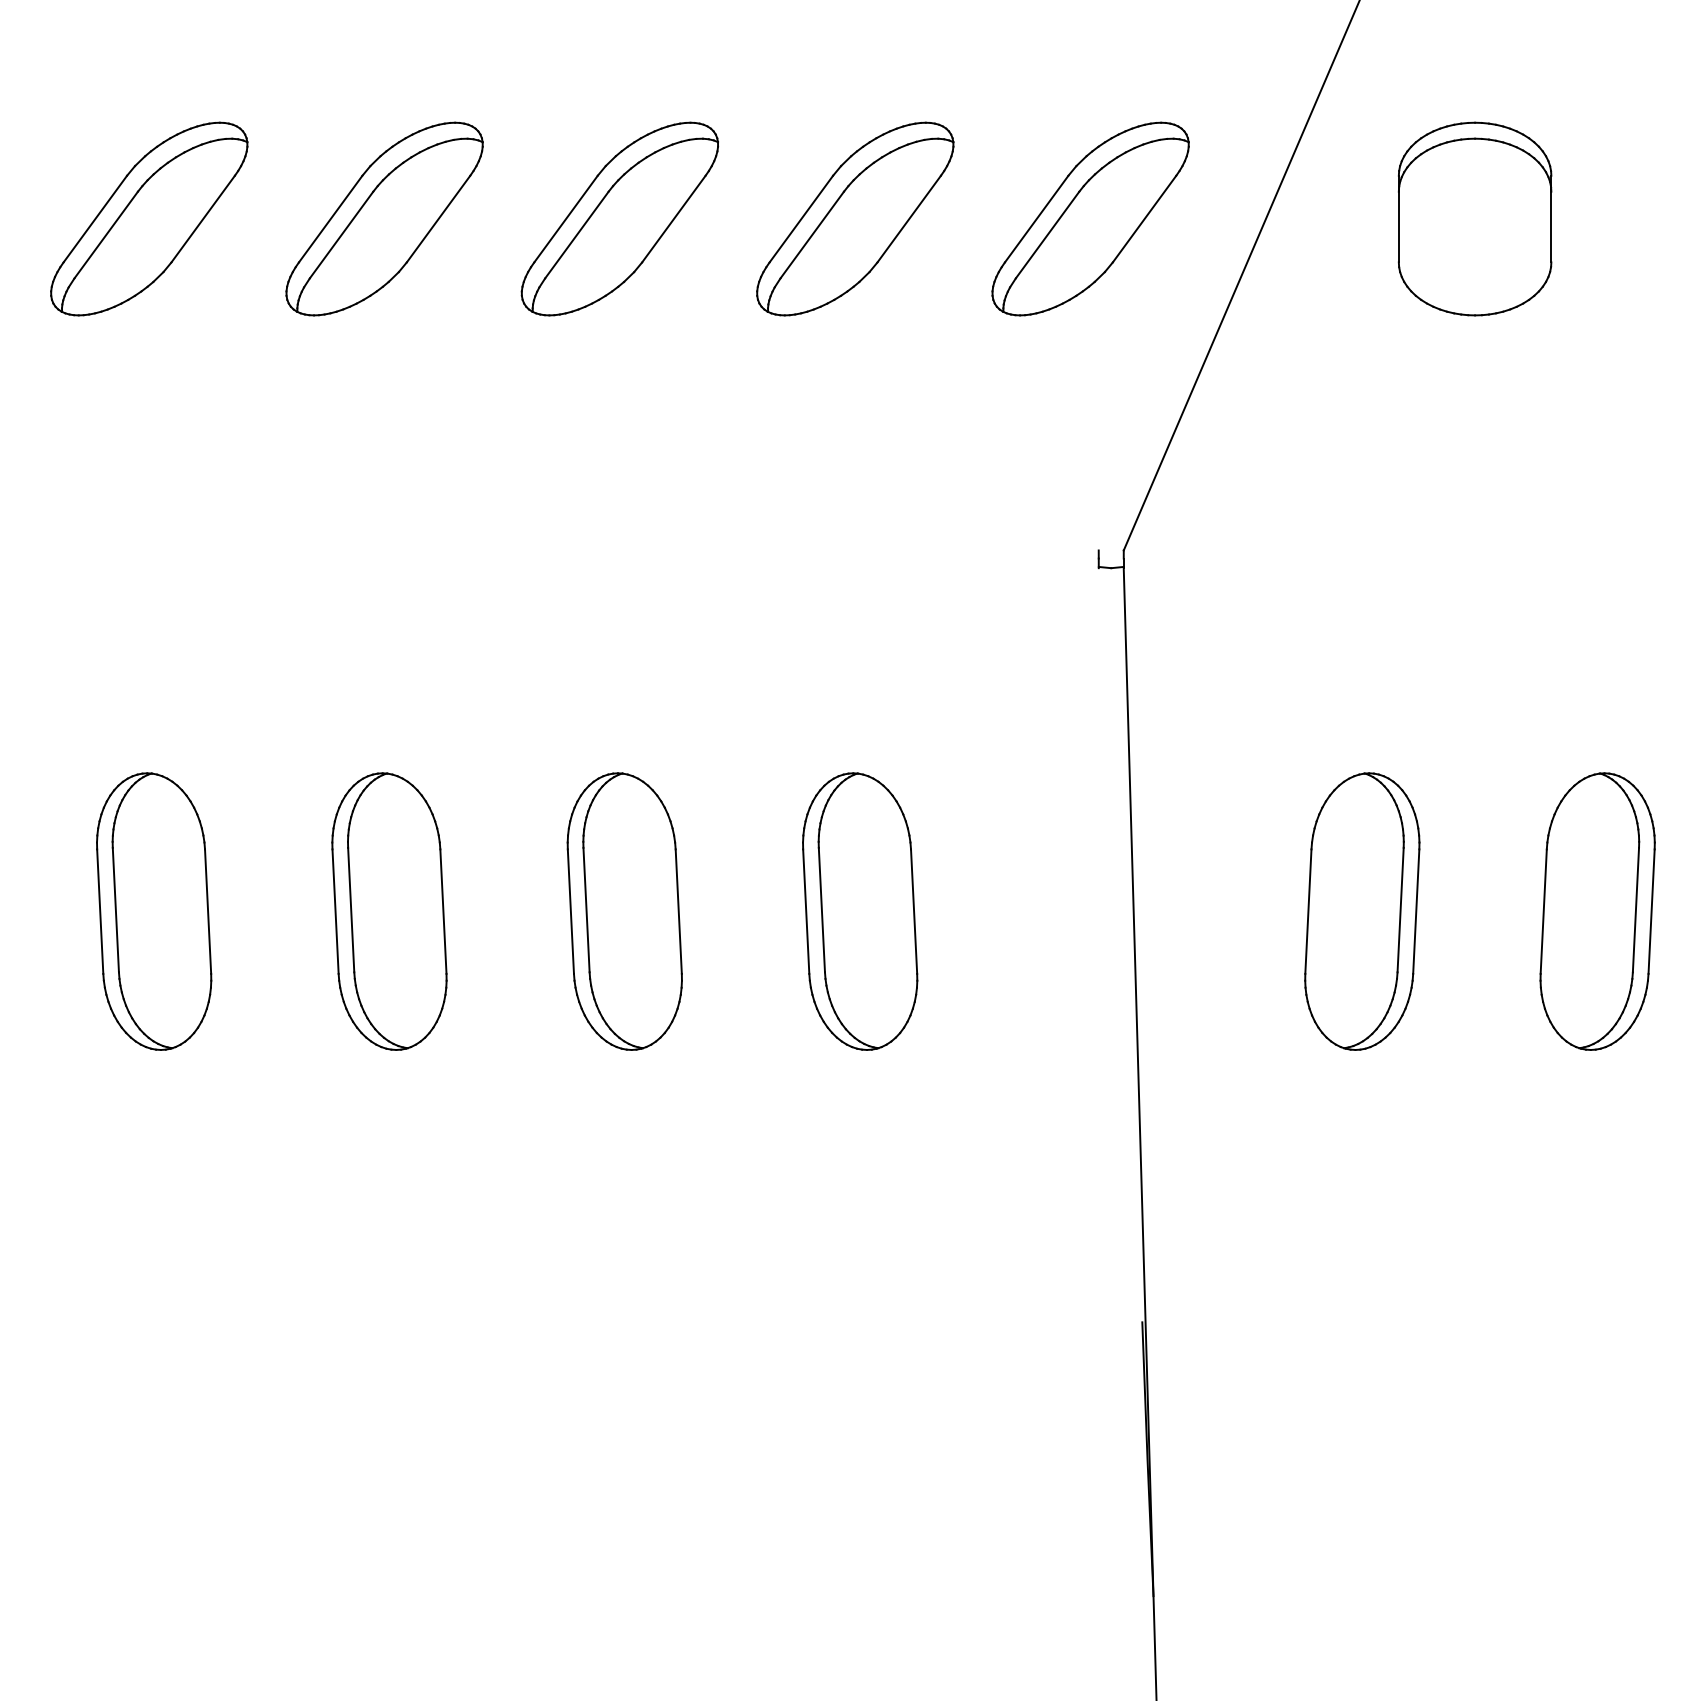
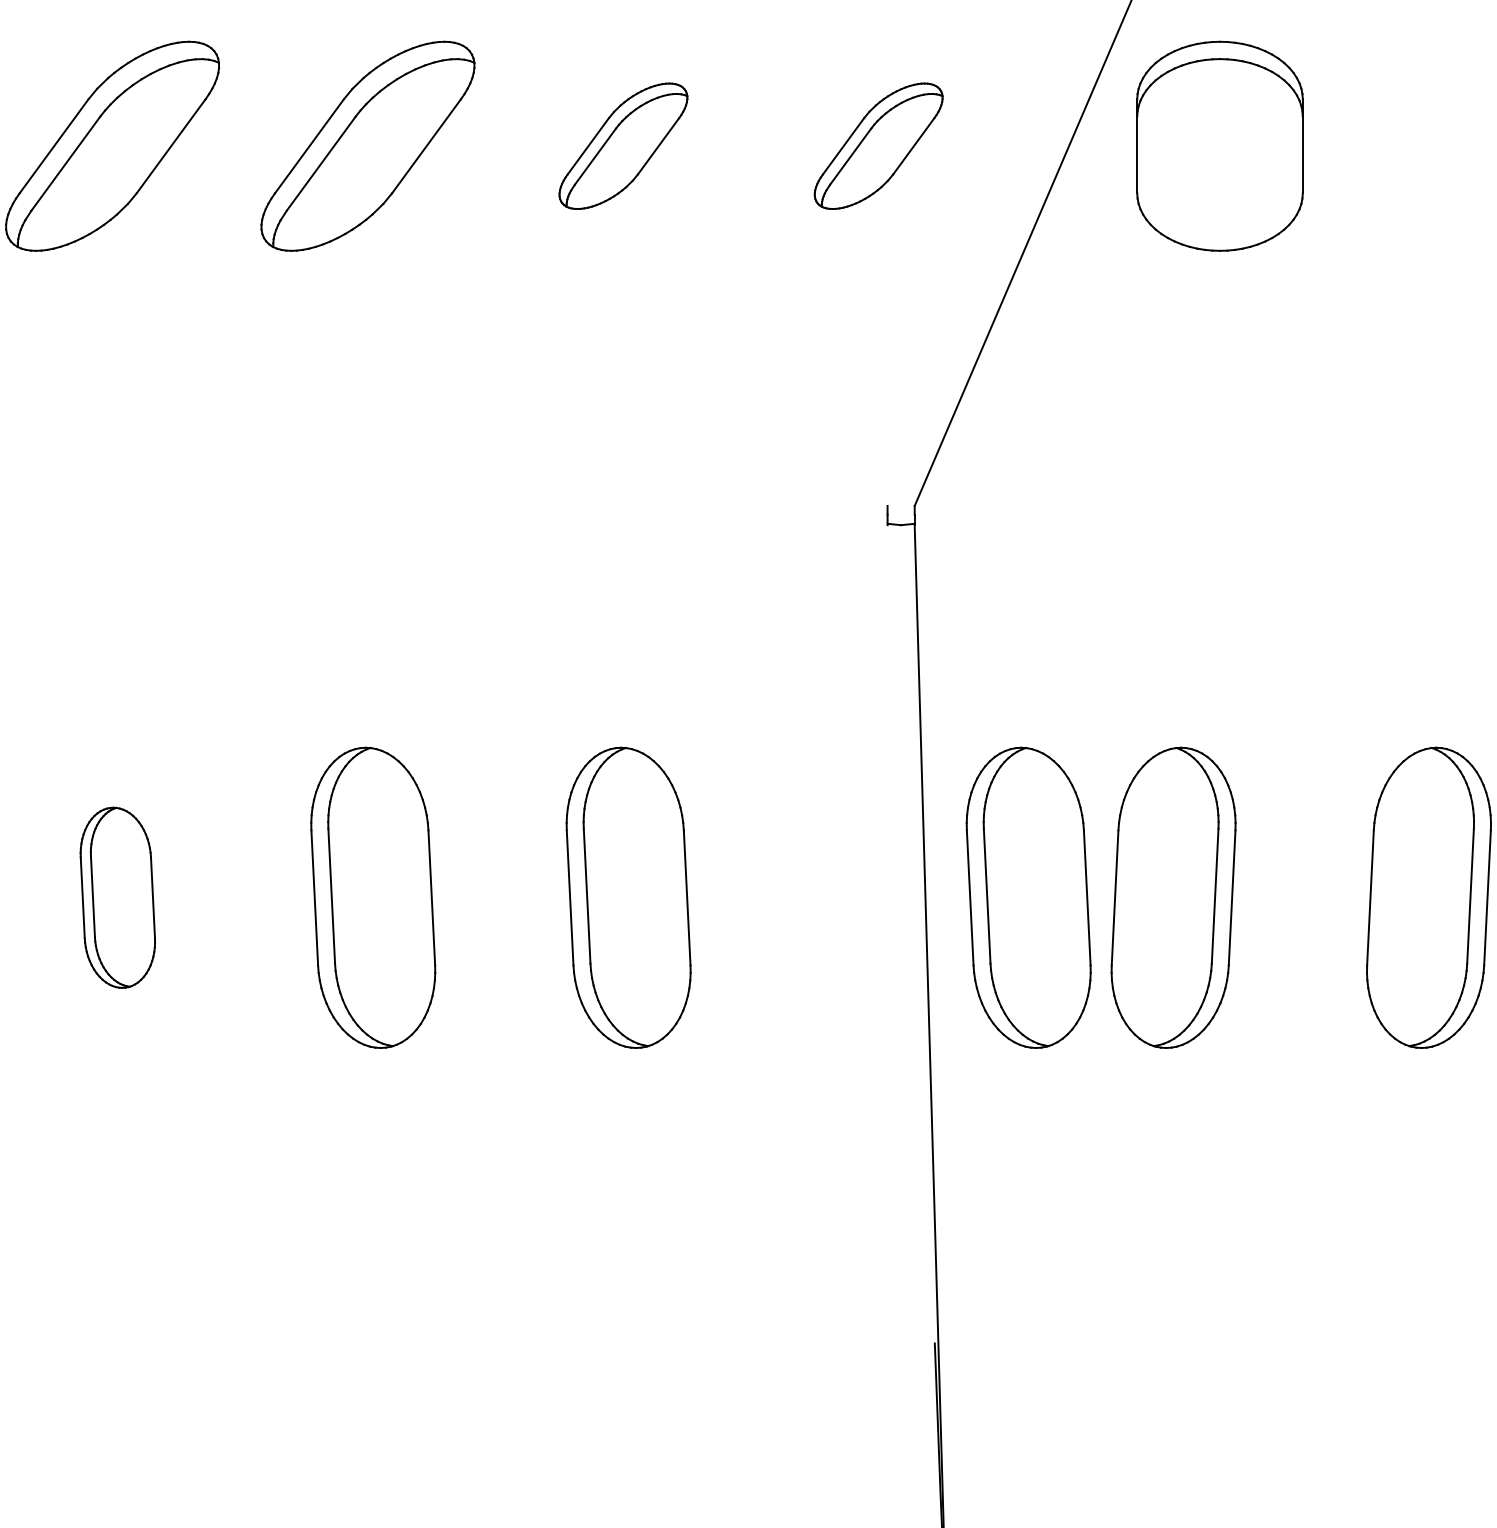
part: (855, 218) -> (623, 145), size x0.6
part: (1090, 218) -> (878, 145), size x0.6
part: (1474, 218) -> (1219, 145), moved
part: (389, 911) -> (117, 897), size x0.6
part: (1228, 911) -> (1028, 897), added

